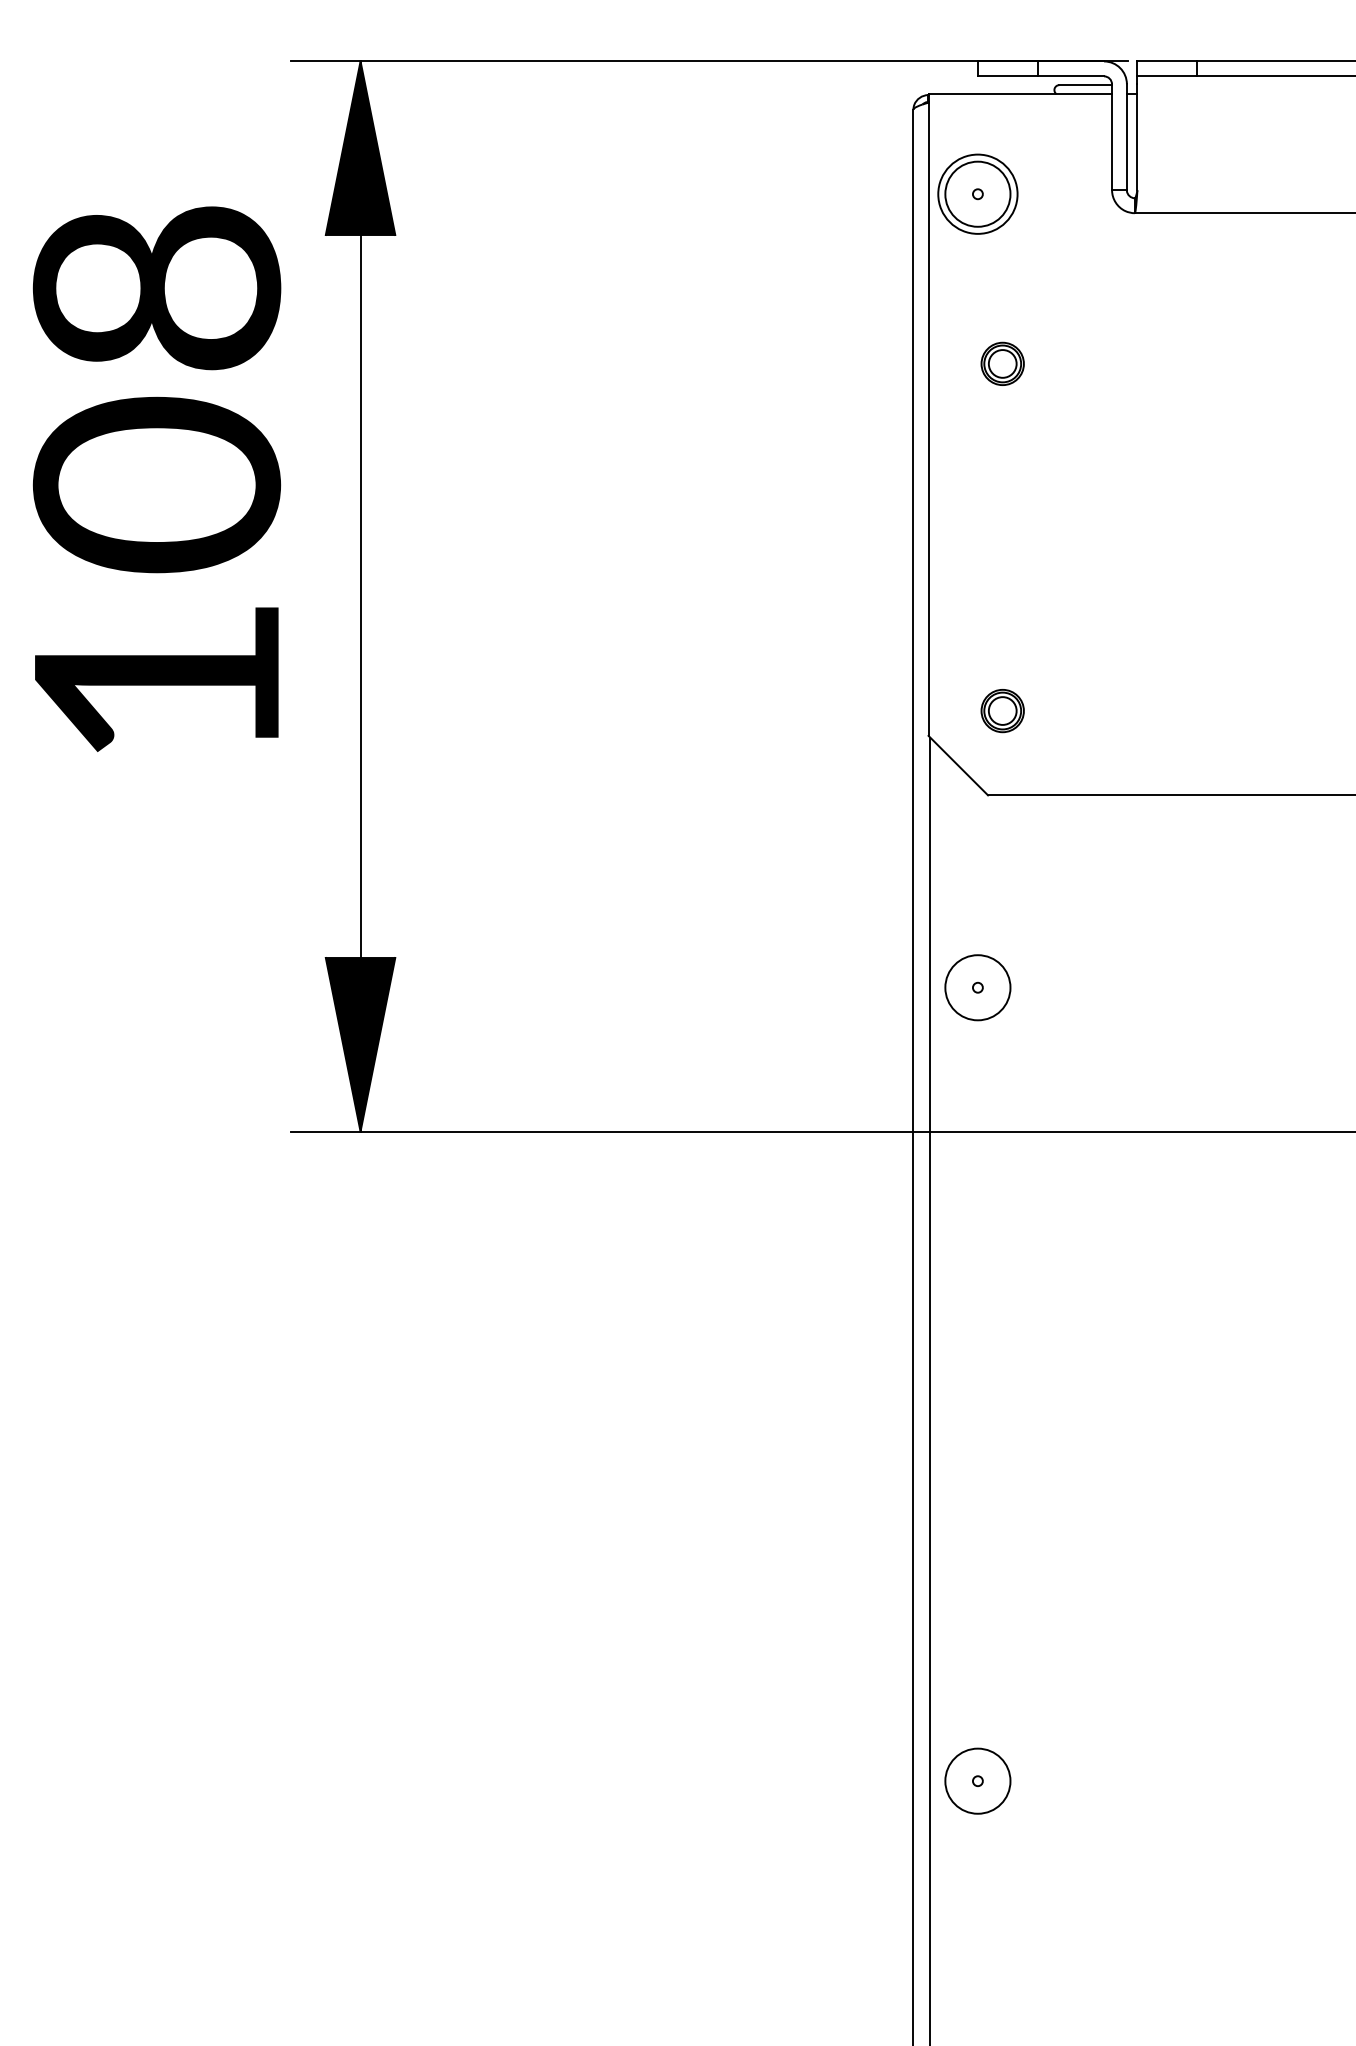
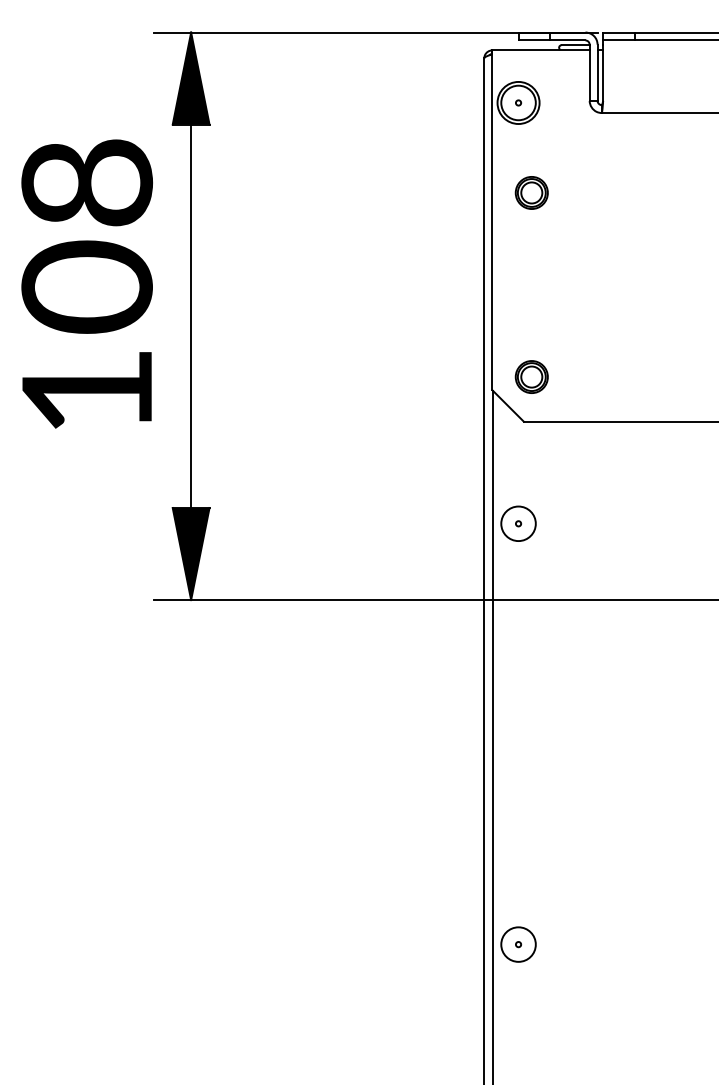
part: (1002, 363) -> (531, 192), size x1.43
text: (155, 478) -> (86, 283), moved
part: (1002, 709) -> (531, 376), size x1.43

